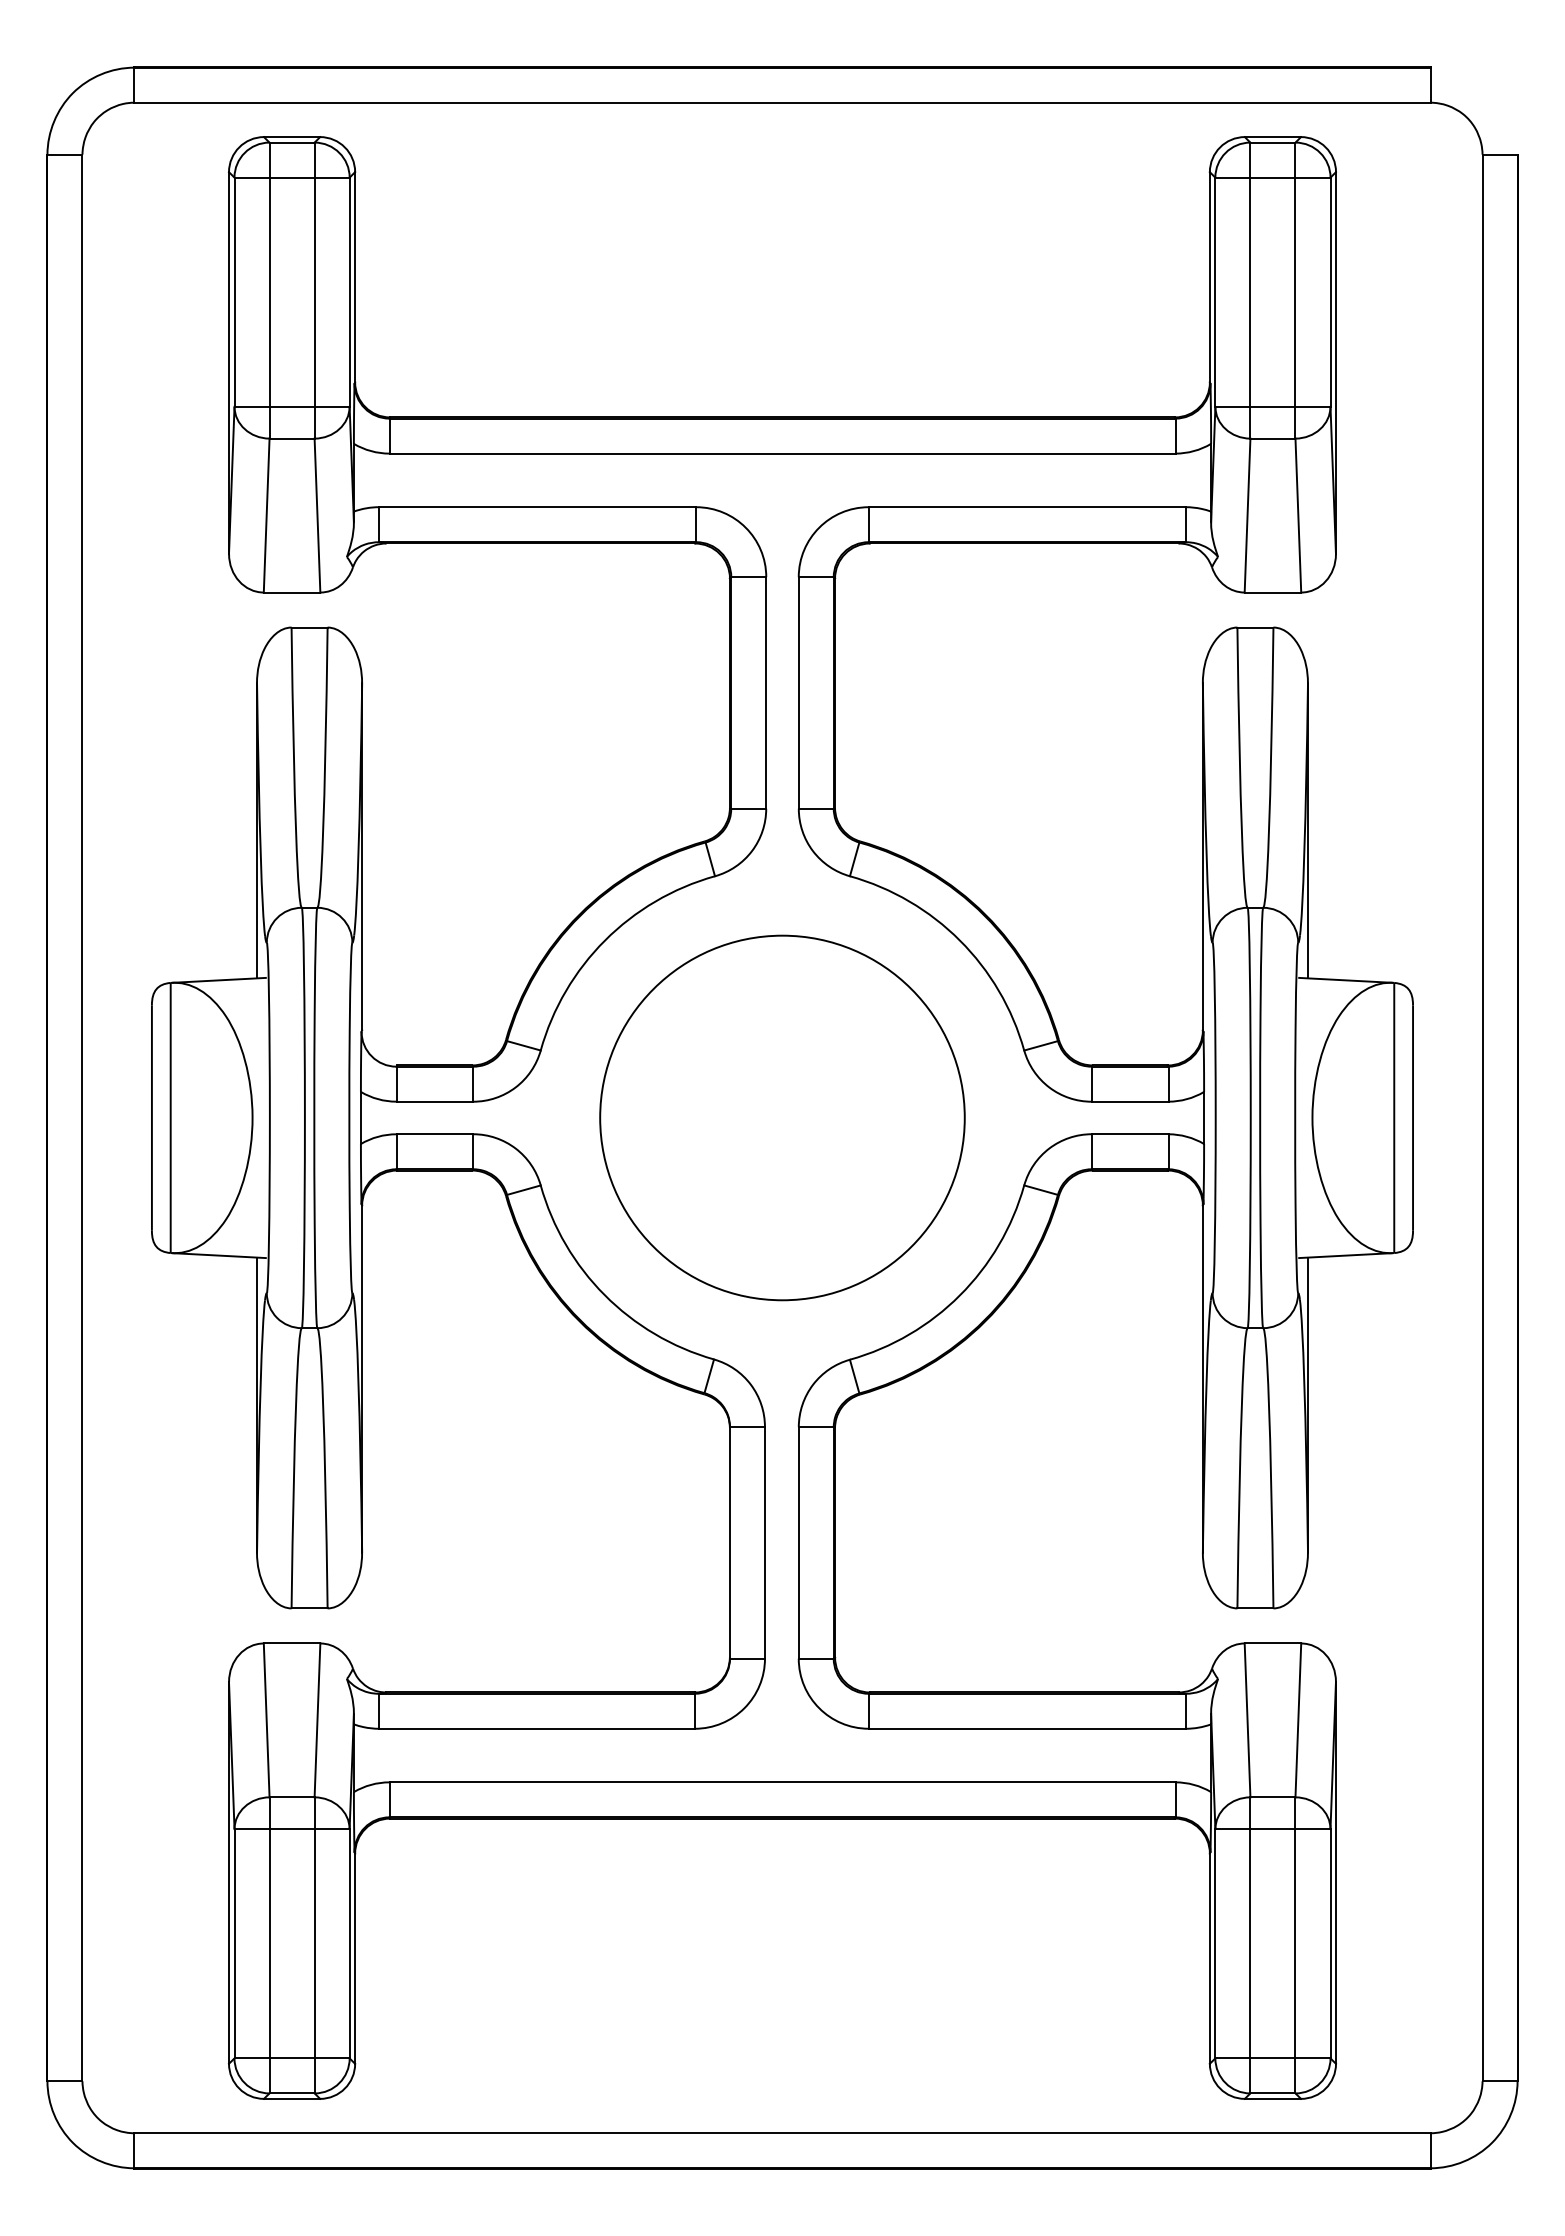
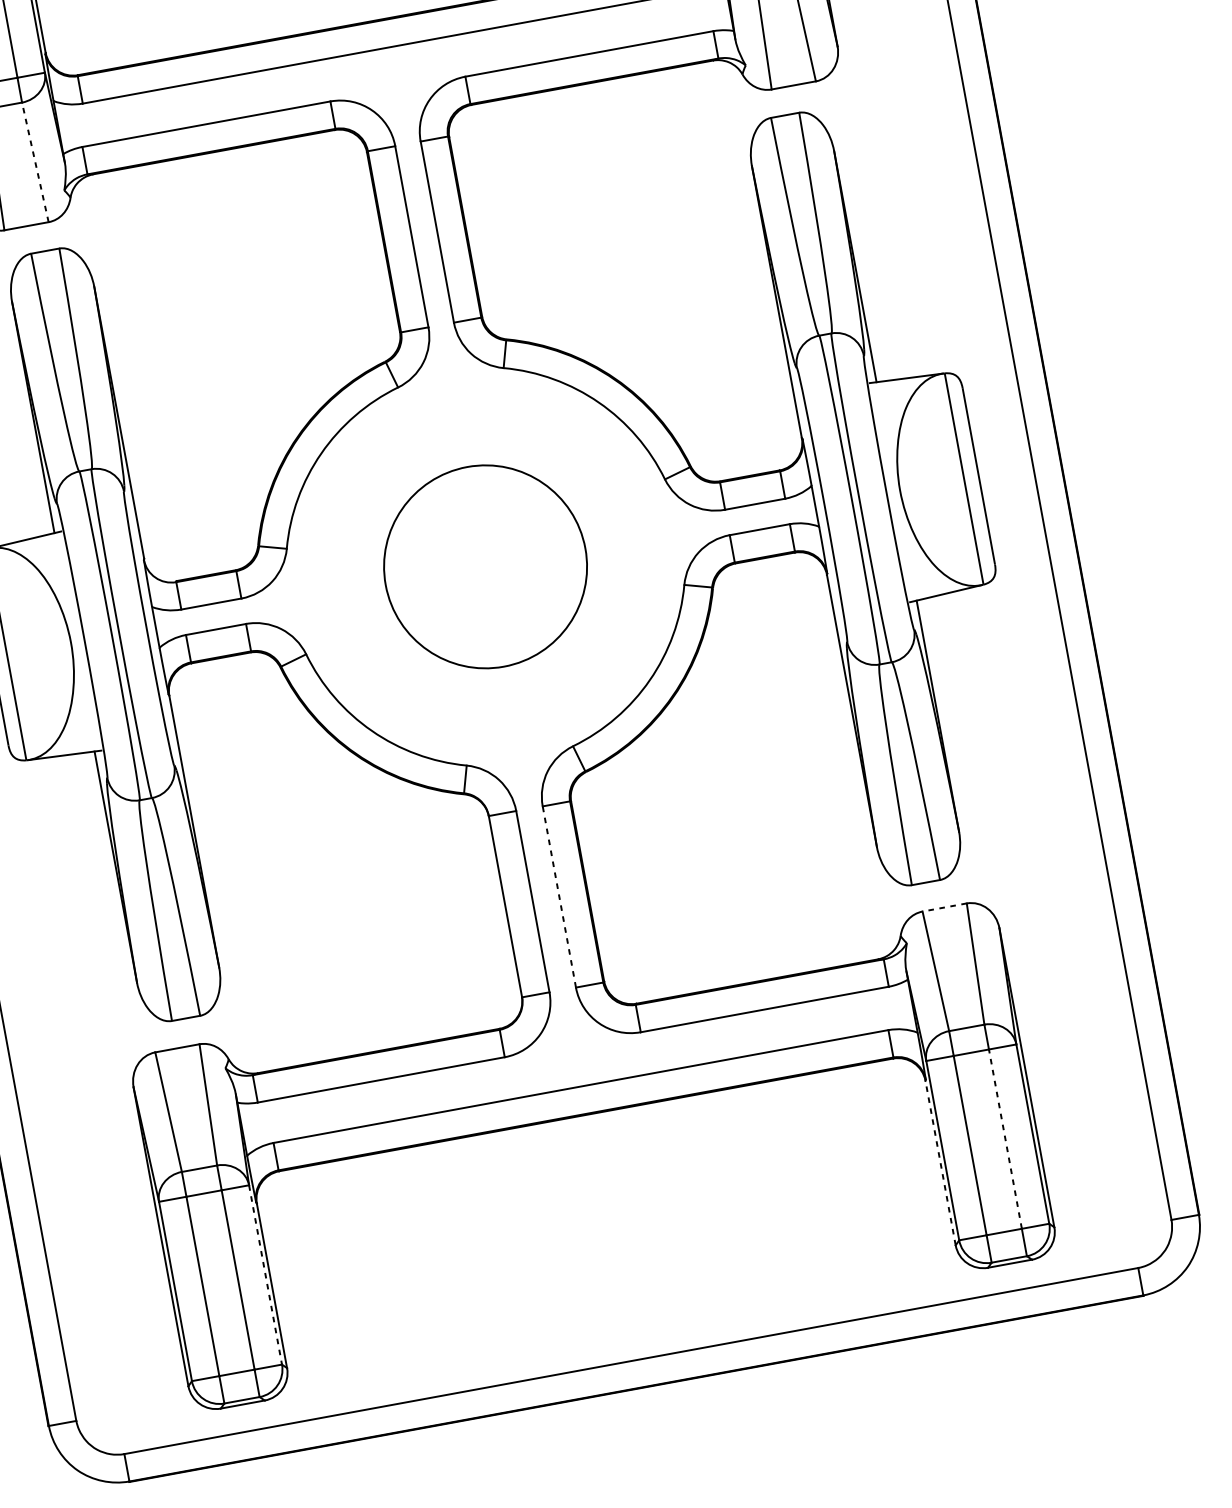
line: (317, 515) -> (35, 162), solid -> dashed
circle: (782, 1117) -> (485, 566), size x0.7
line: (798, 1542) -> (559, 896), solid -> dashed
line: (1272, 1643) -> (944, 907), solid -> dashed
line: (349, 1943) -> (265, 1274), solid -> dashed
line: (1295, 1943) -> (1005, 1138), solid -> dashed
line: (1209, 1958) -> (940, 1163), solid -> dashed

